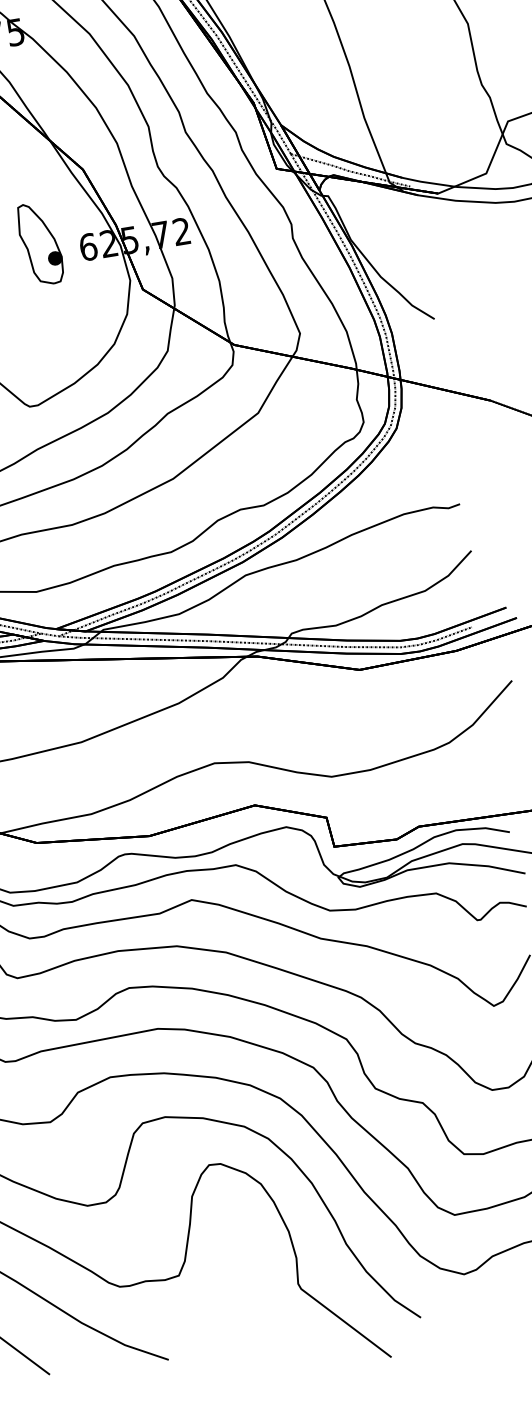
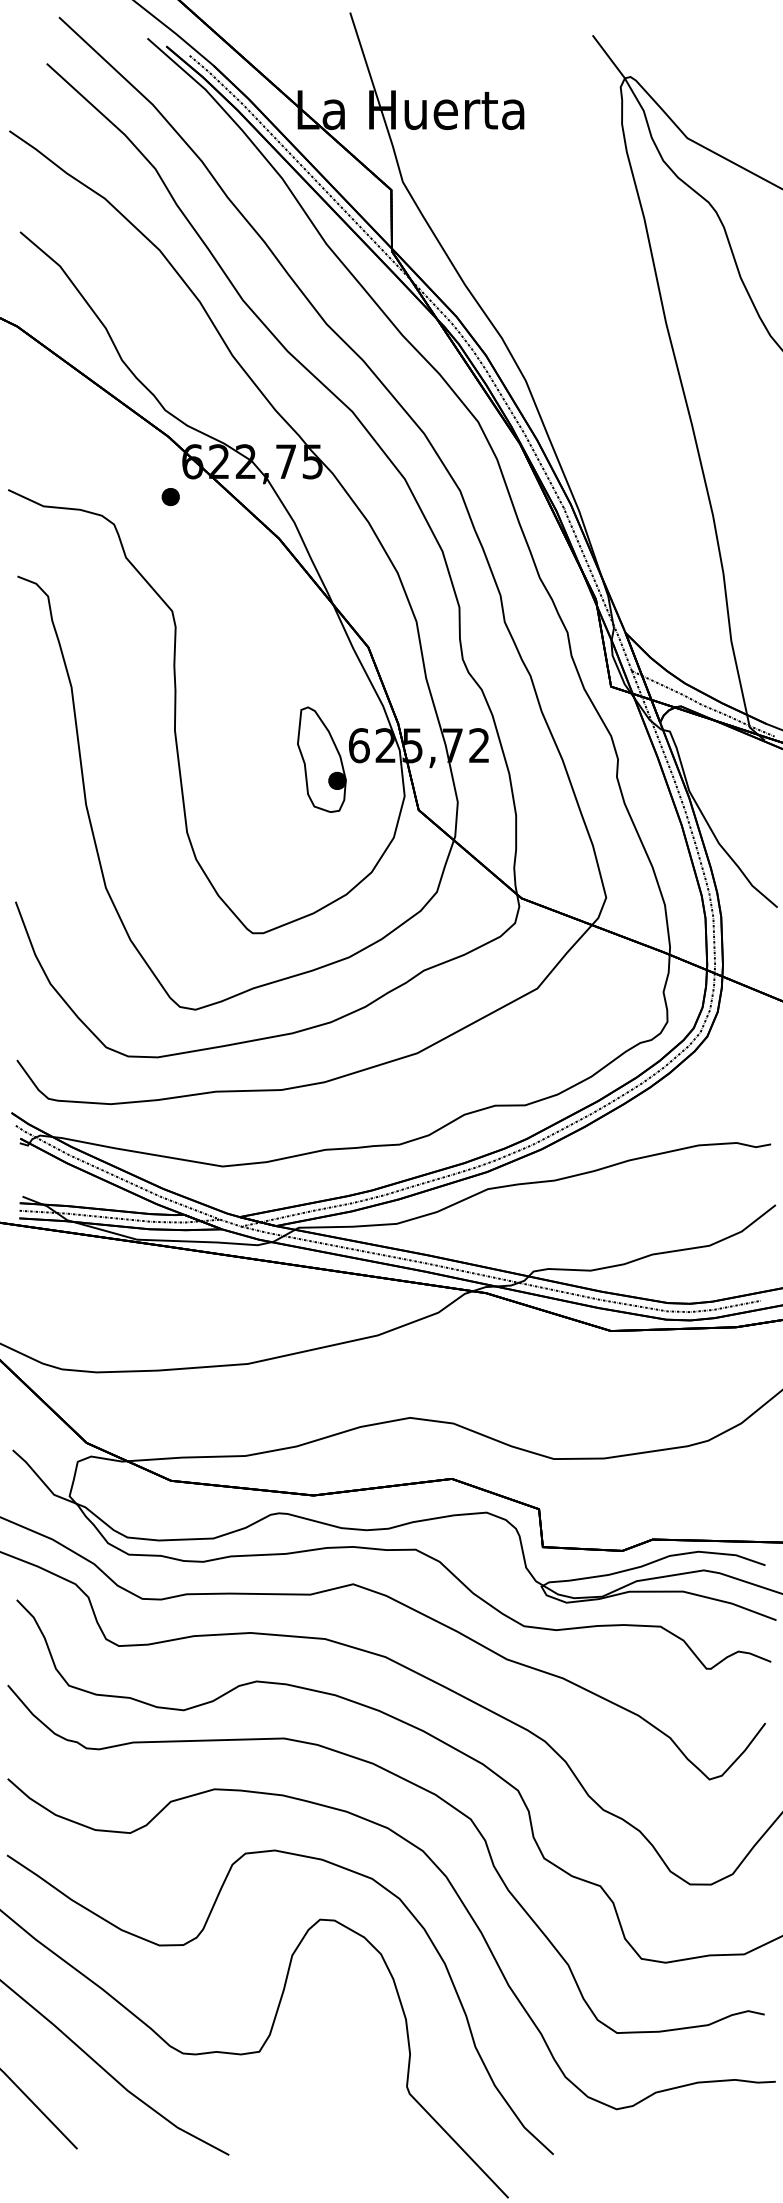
part: (40, 243) -> (321, 759), moved

